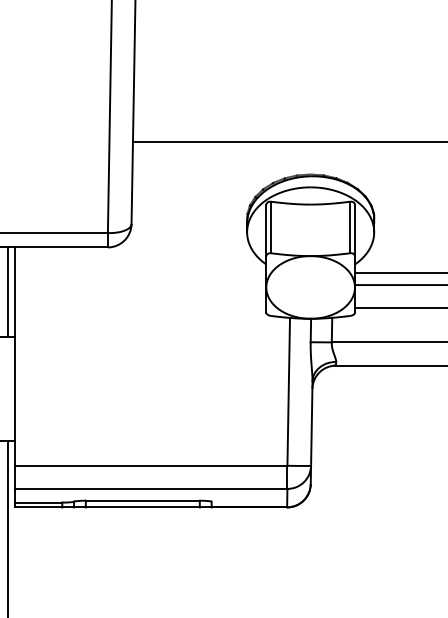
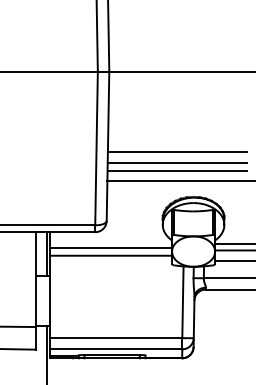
line: (275, 83) -> (176, 152), added
line: (275, 105) -> (176, 163), added
line: (275, 120) -> (176, 170), added
line: (141, 278) -> (111, 247), added
line: (141, 295) -> (111, 255), added

